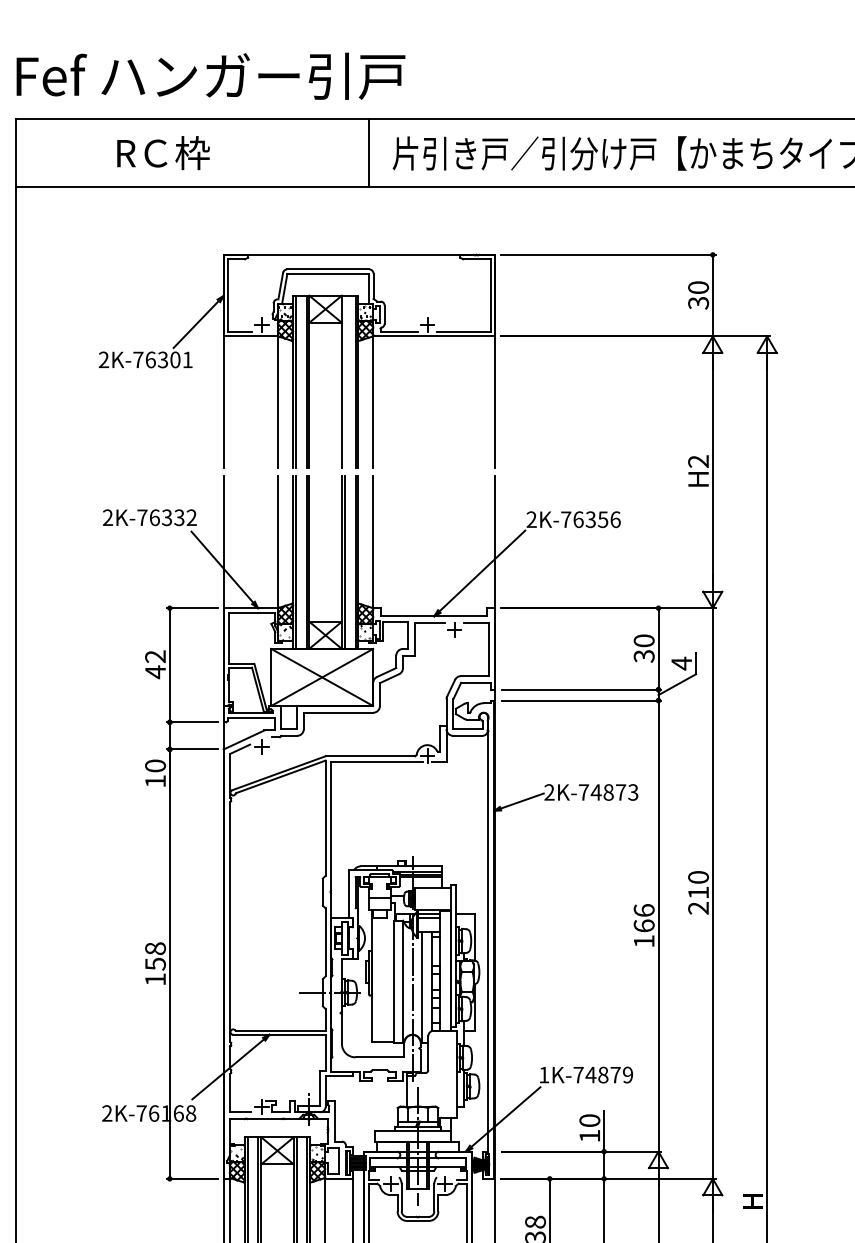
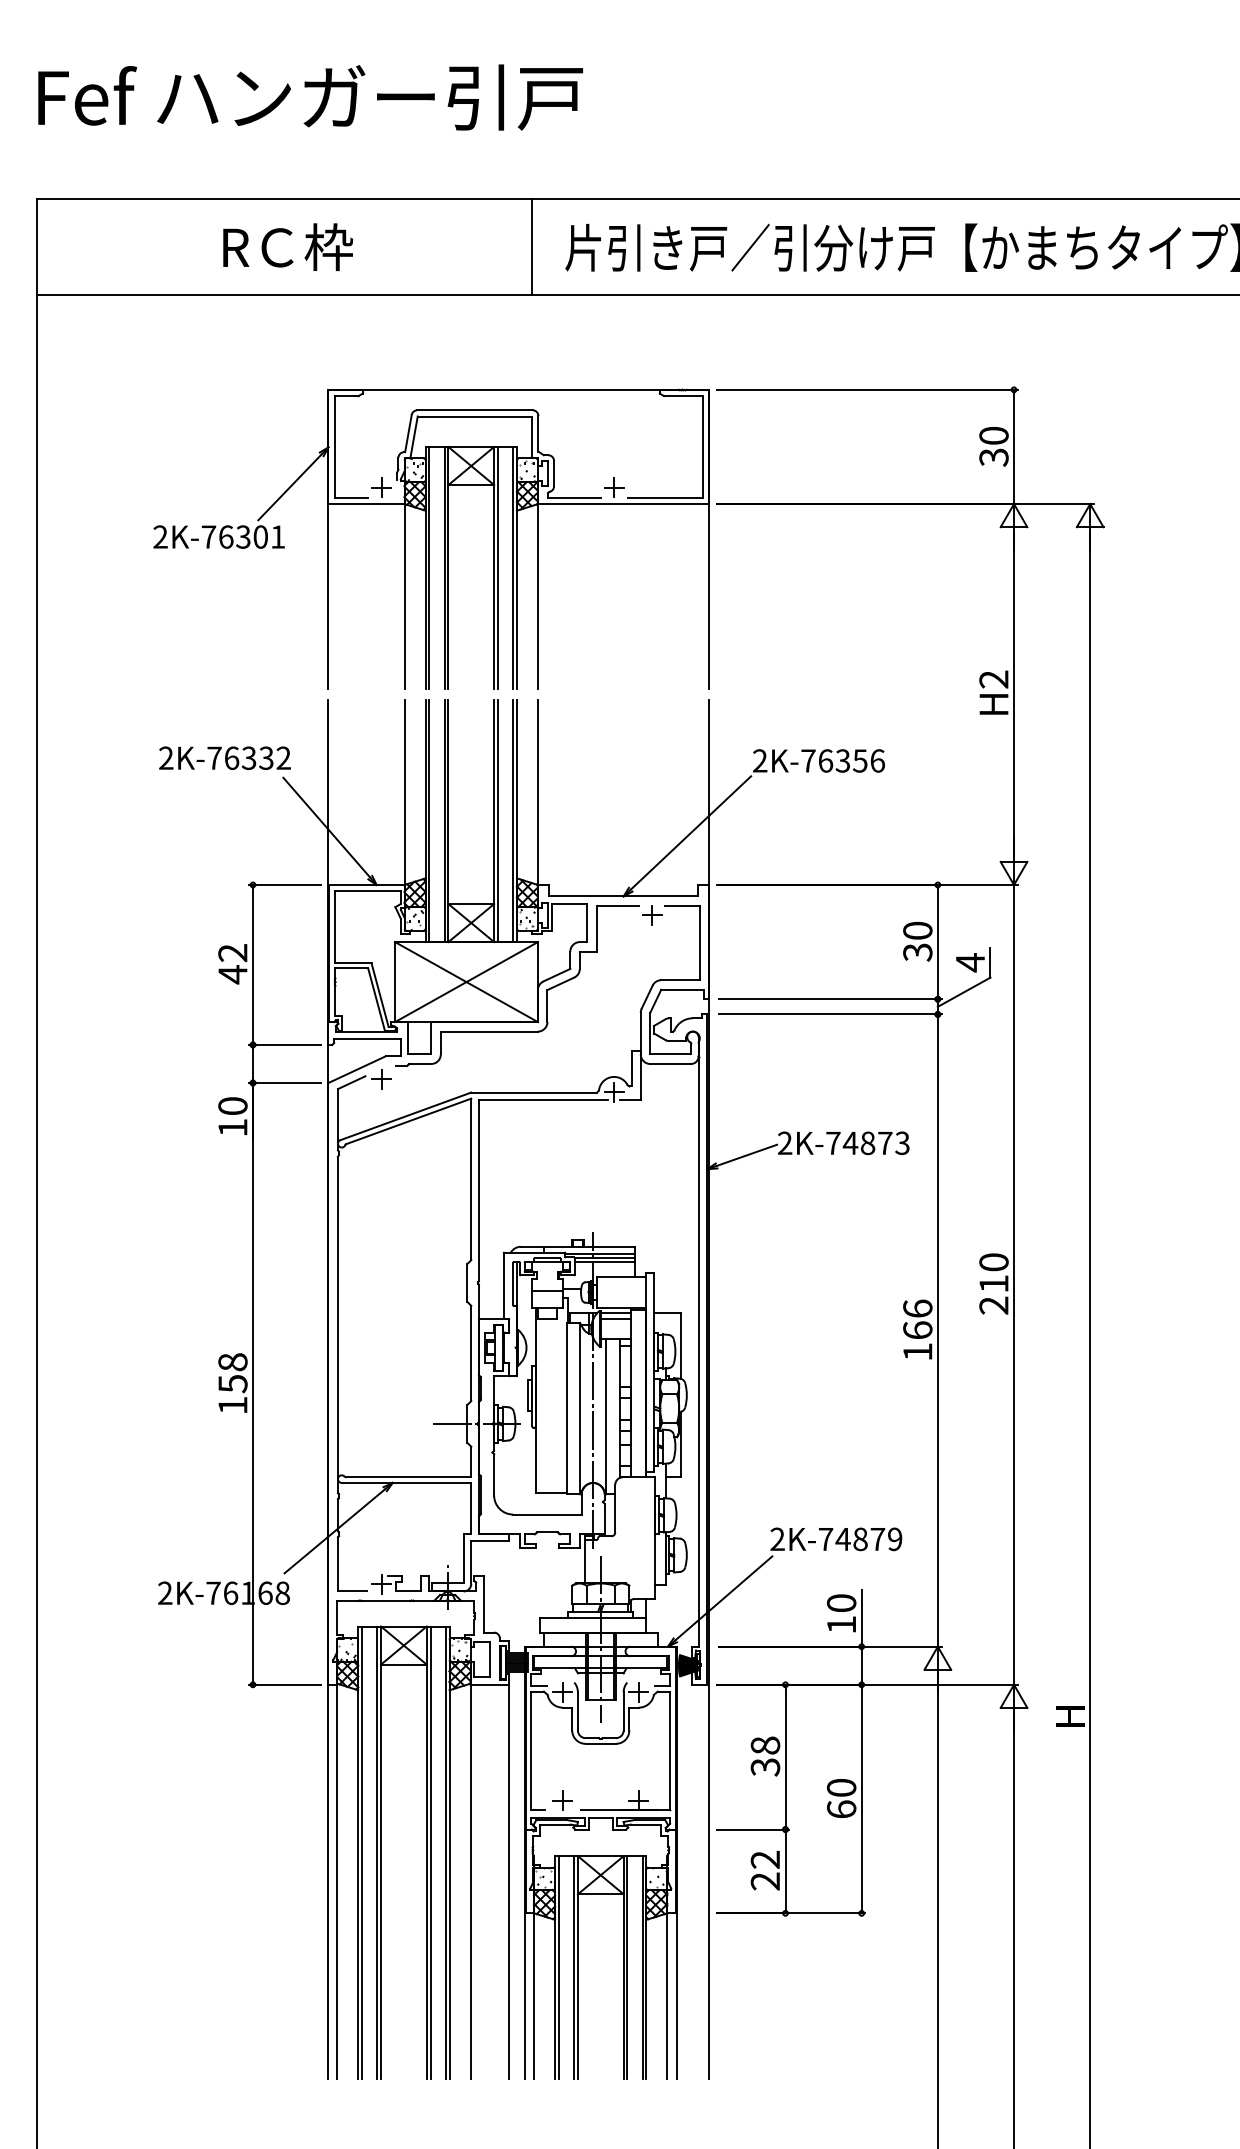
text: (210, 76) -> (310, 97), moved
text: (163, 152) -> (288, 246), moved
line: (344, 381) -> (497, 567), added
text: (544, 1074) -> (777, 1538), 1K-74879 -> 2K-74879

